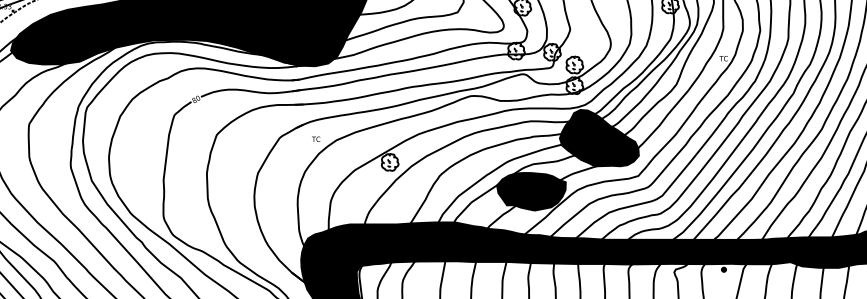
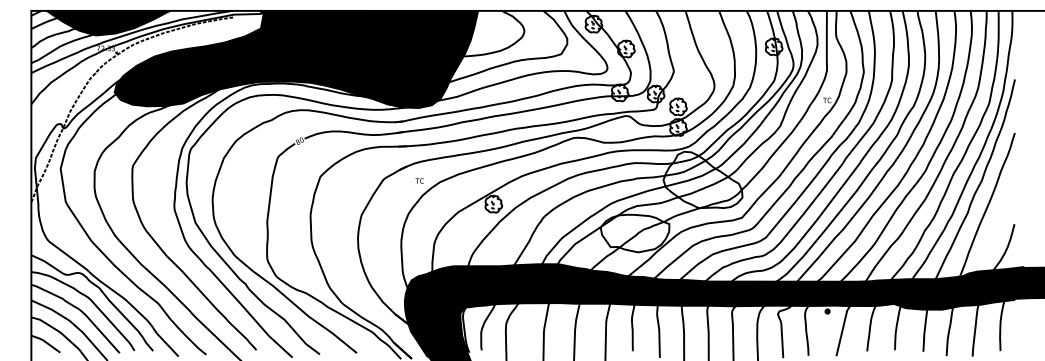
fill: (598, 137) -> (702, 179), removed
fill: (530, 191) -> (634, 233), removed

